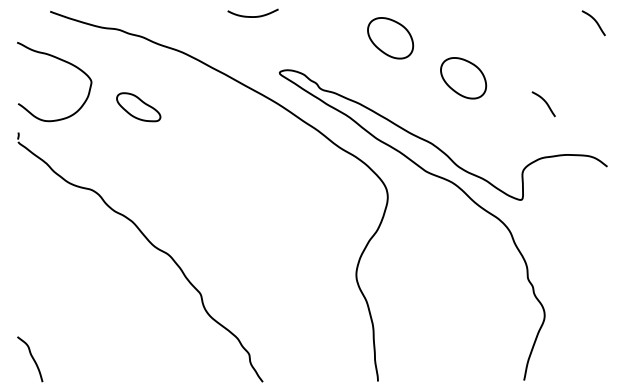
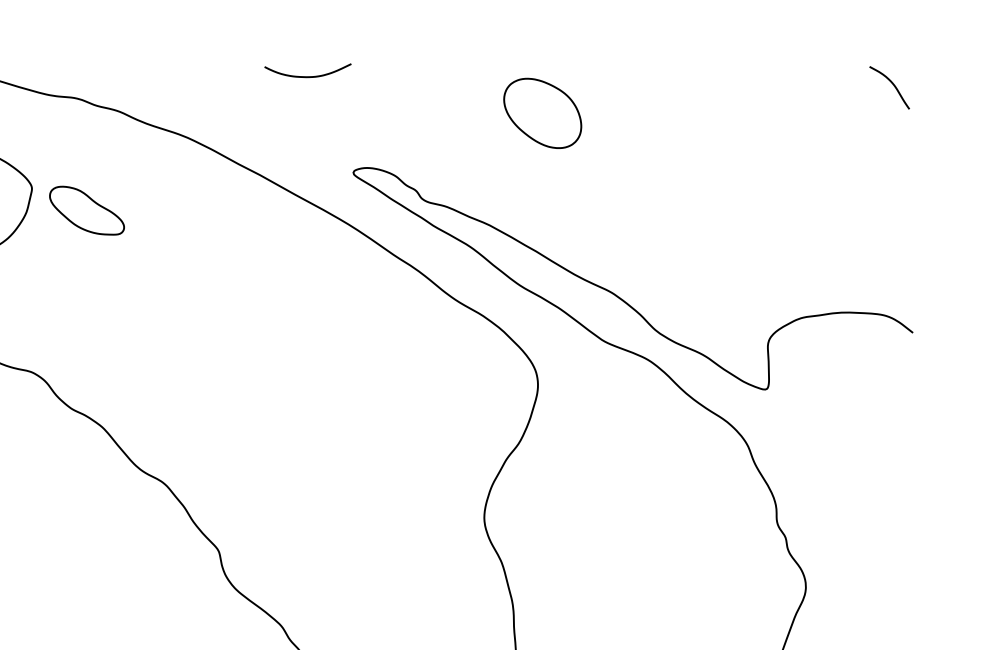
part: (463, 78) -> (667, 182), removed
curve: (544, 102) -> (805, 223), removed
part: (138, 107) -> (86, 211), moved

